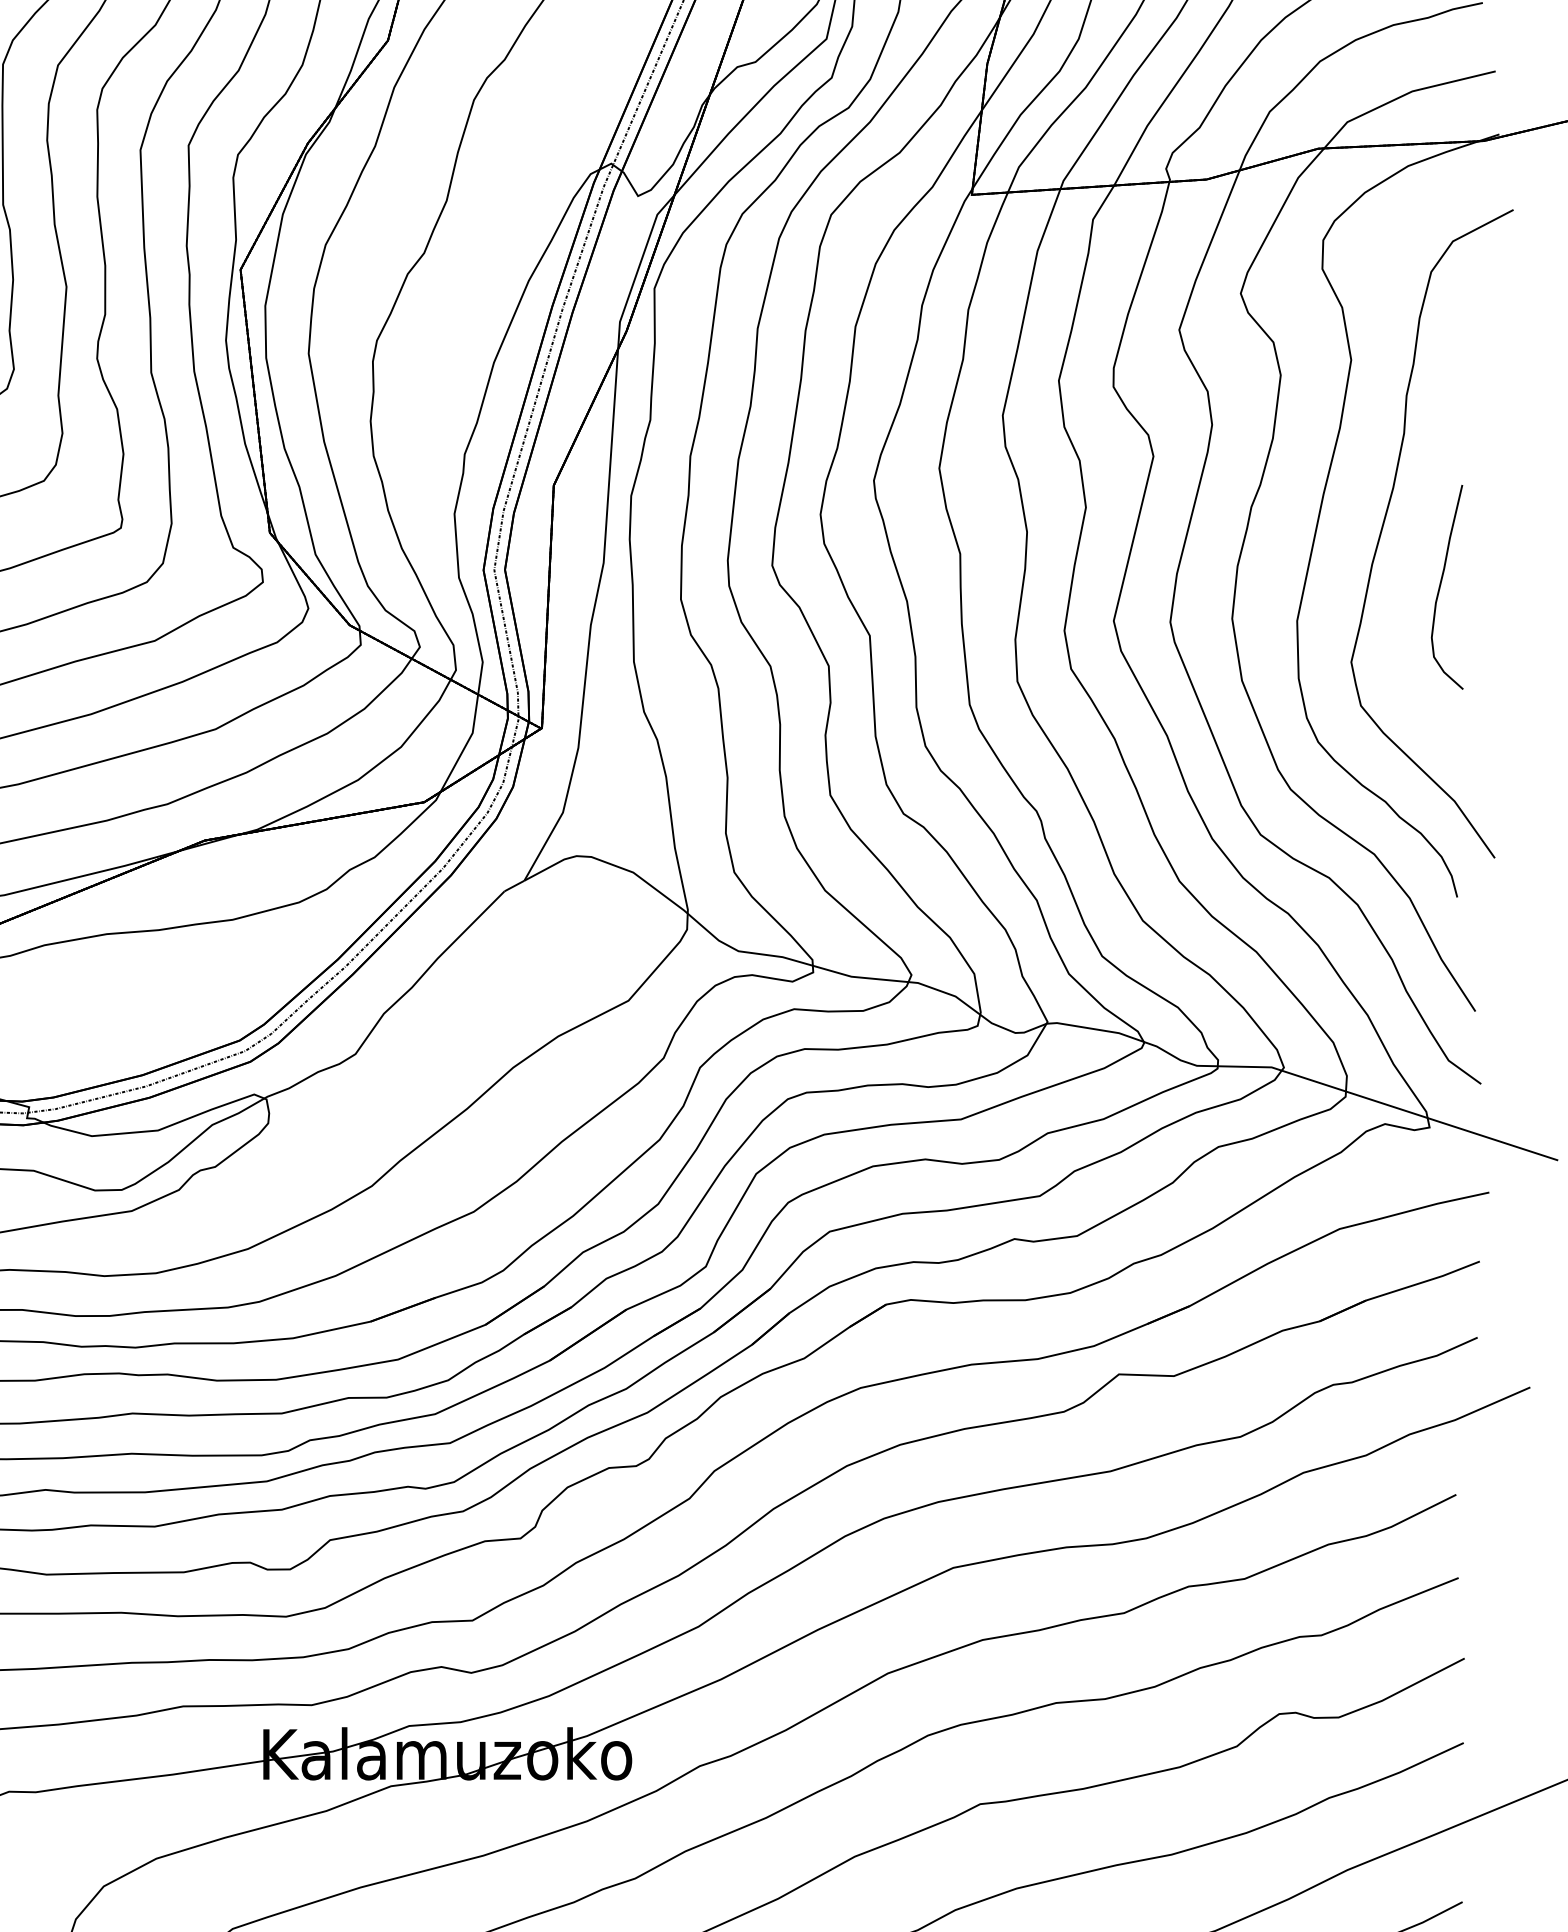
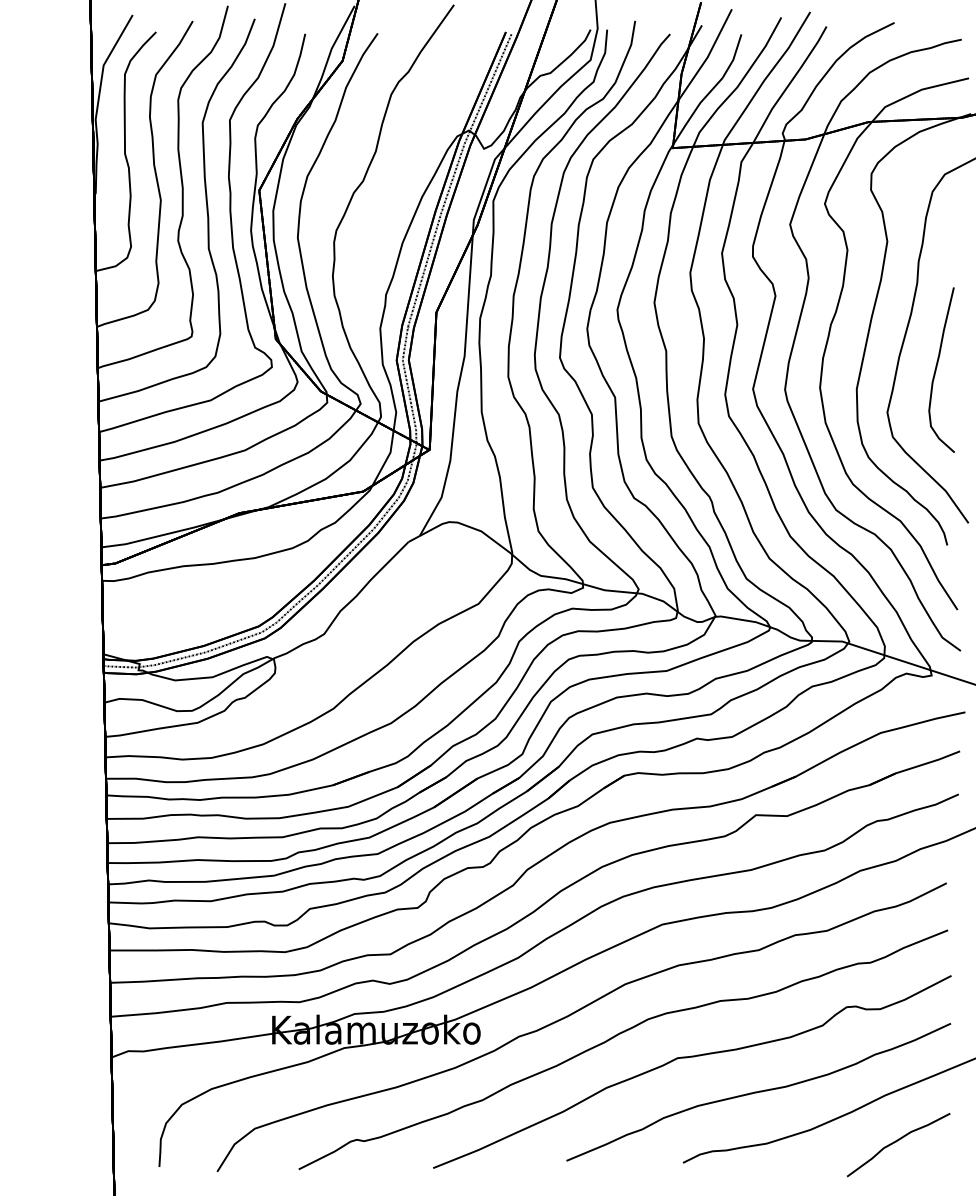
part: (1446, 586) -> (941, 369), size x1.43

